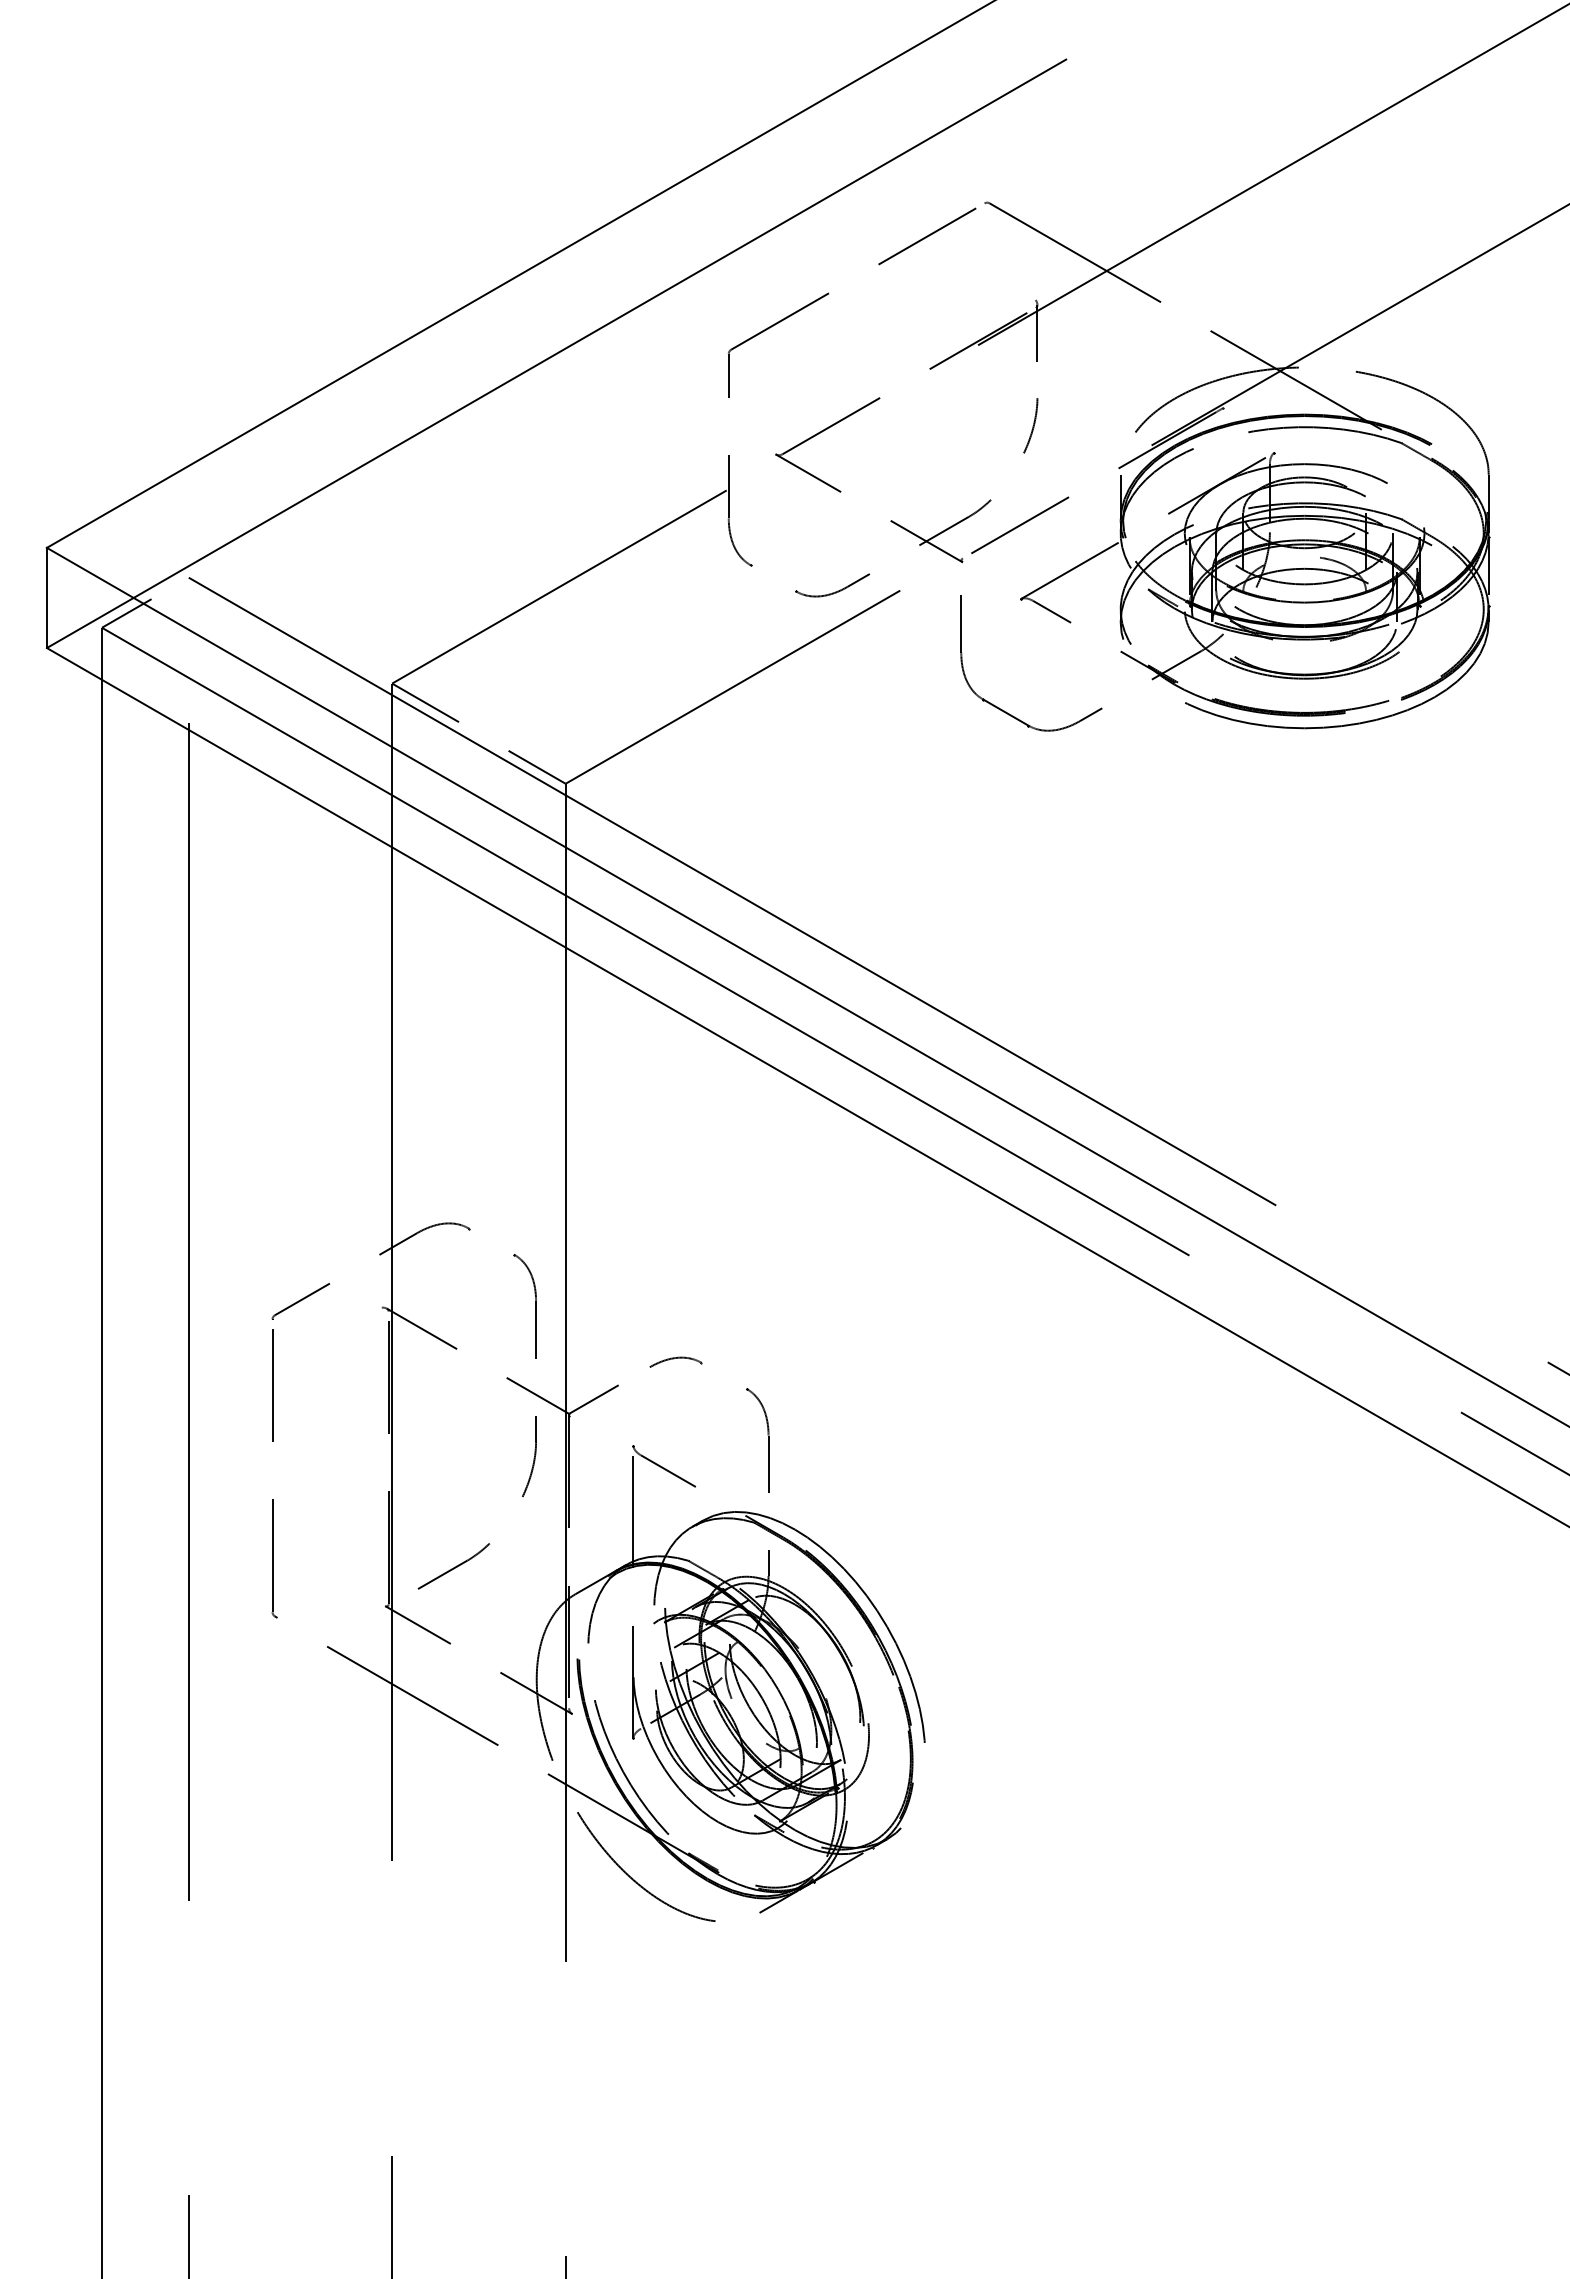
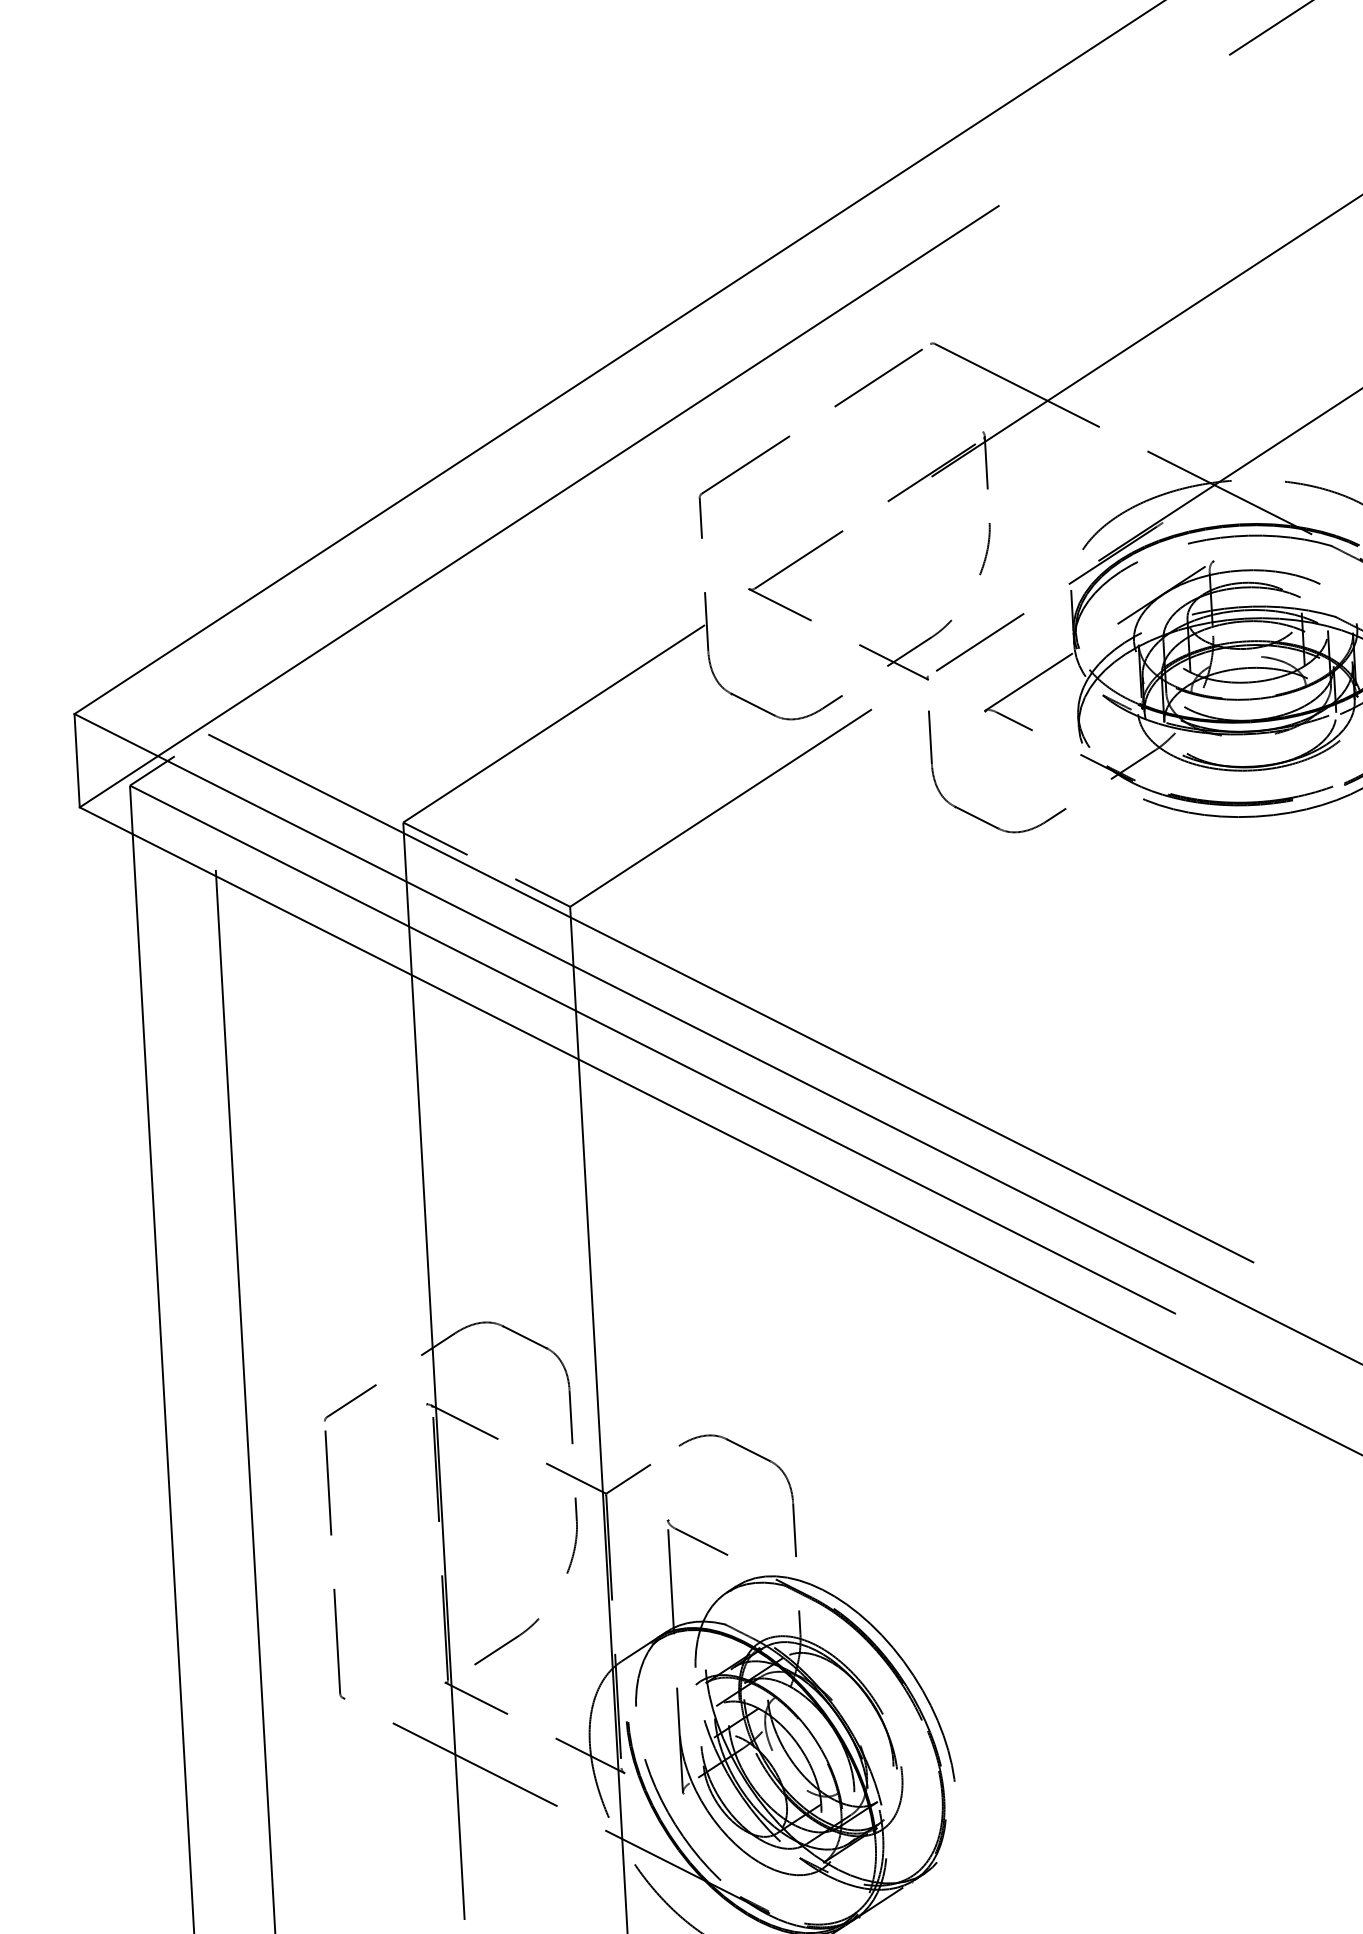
line: (772, 578) -> (752, 704), added
line: (491, 1241) -> (524, 1337), added
line: (723, 1375) -> (748, 1449), added

